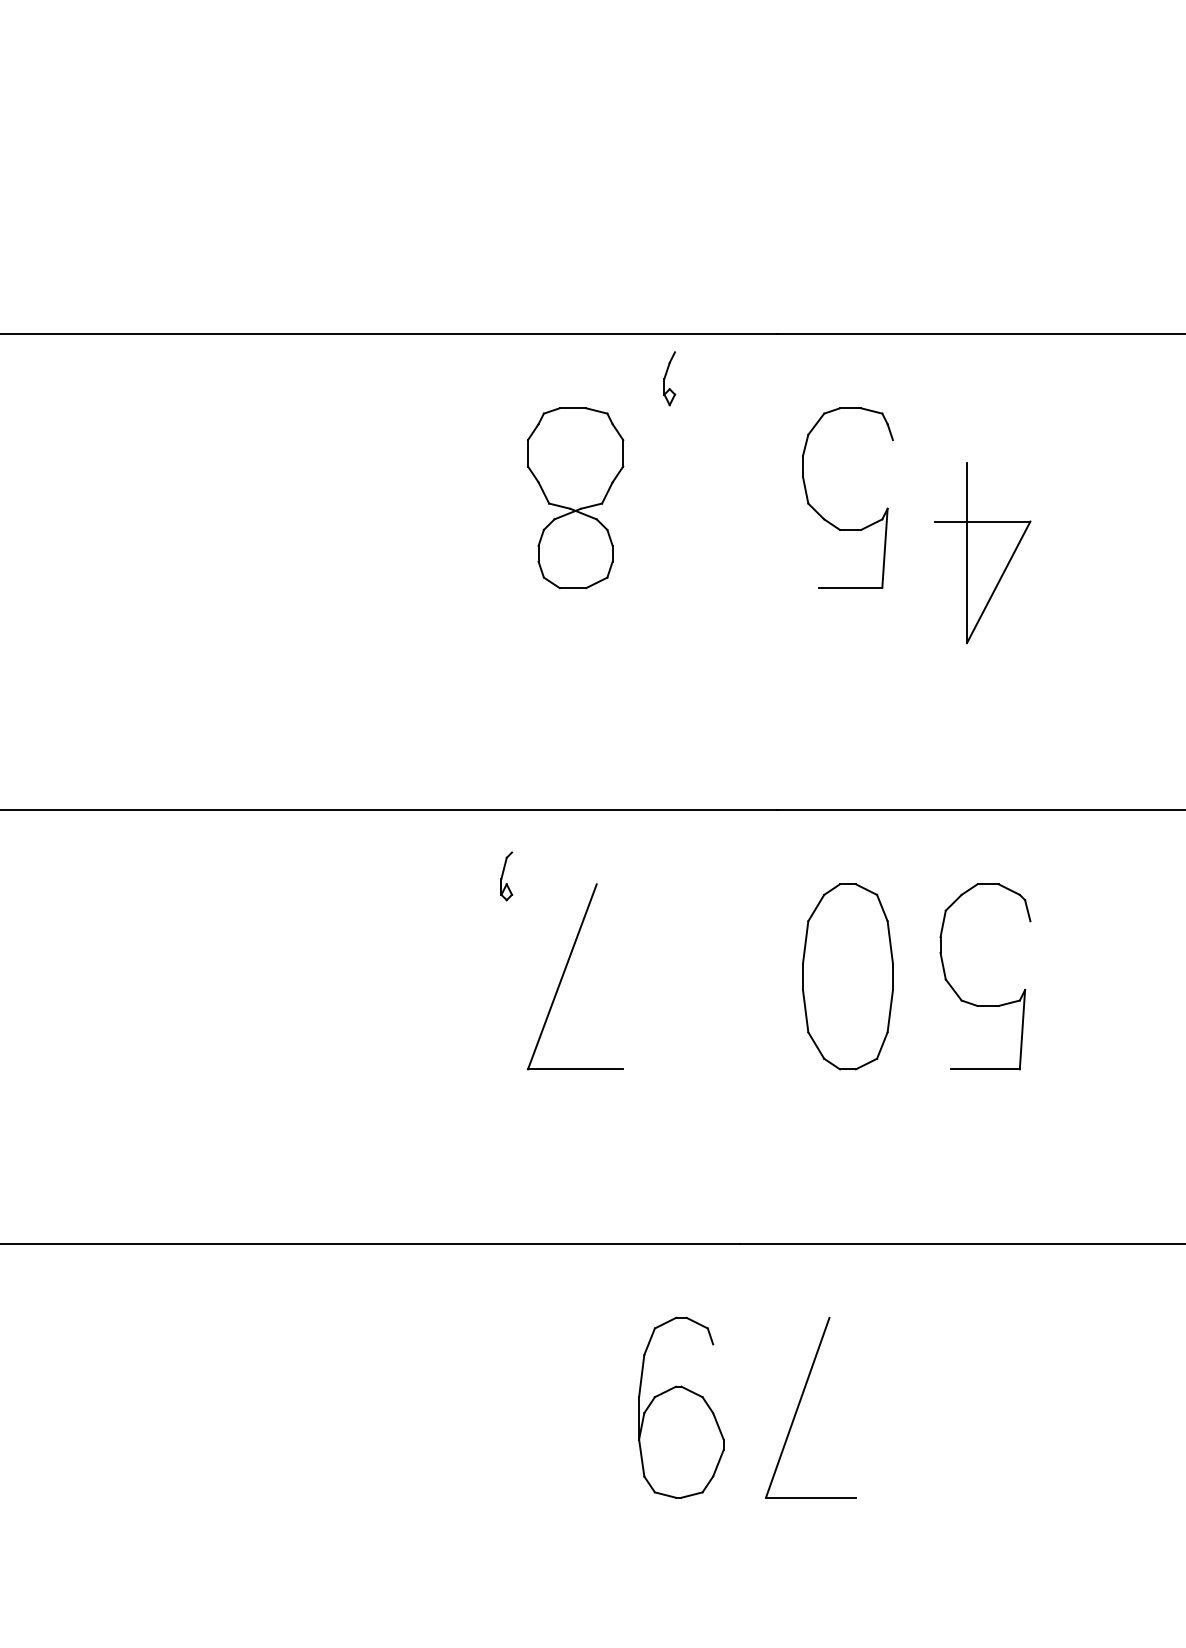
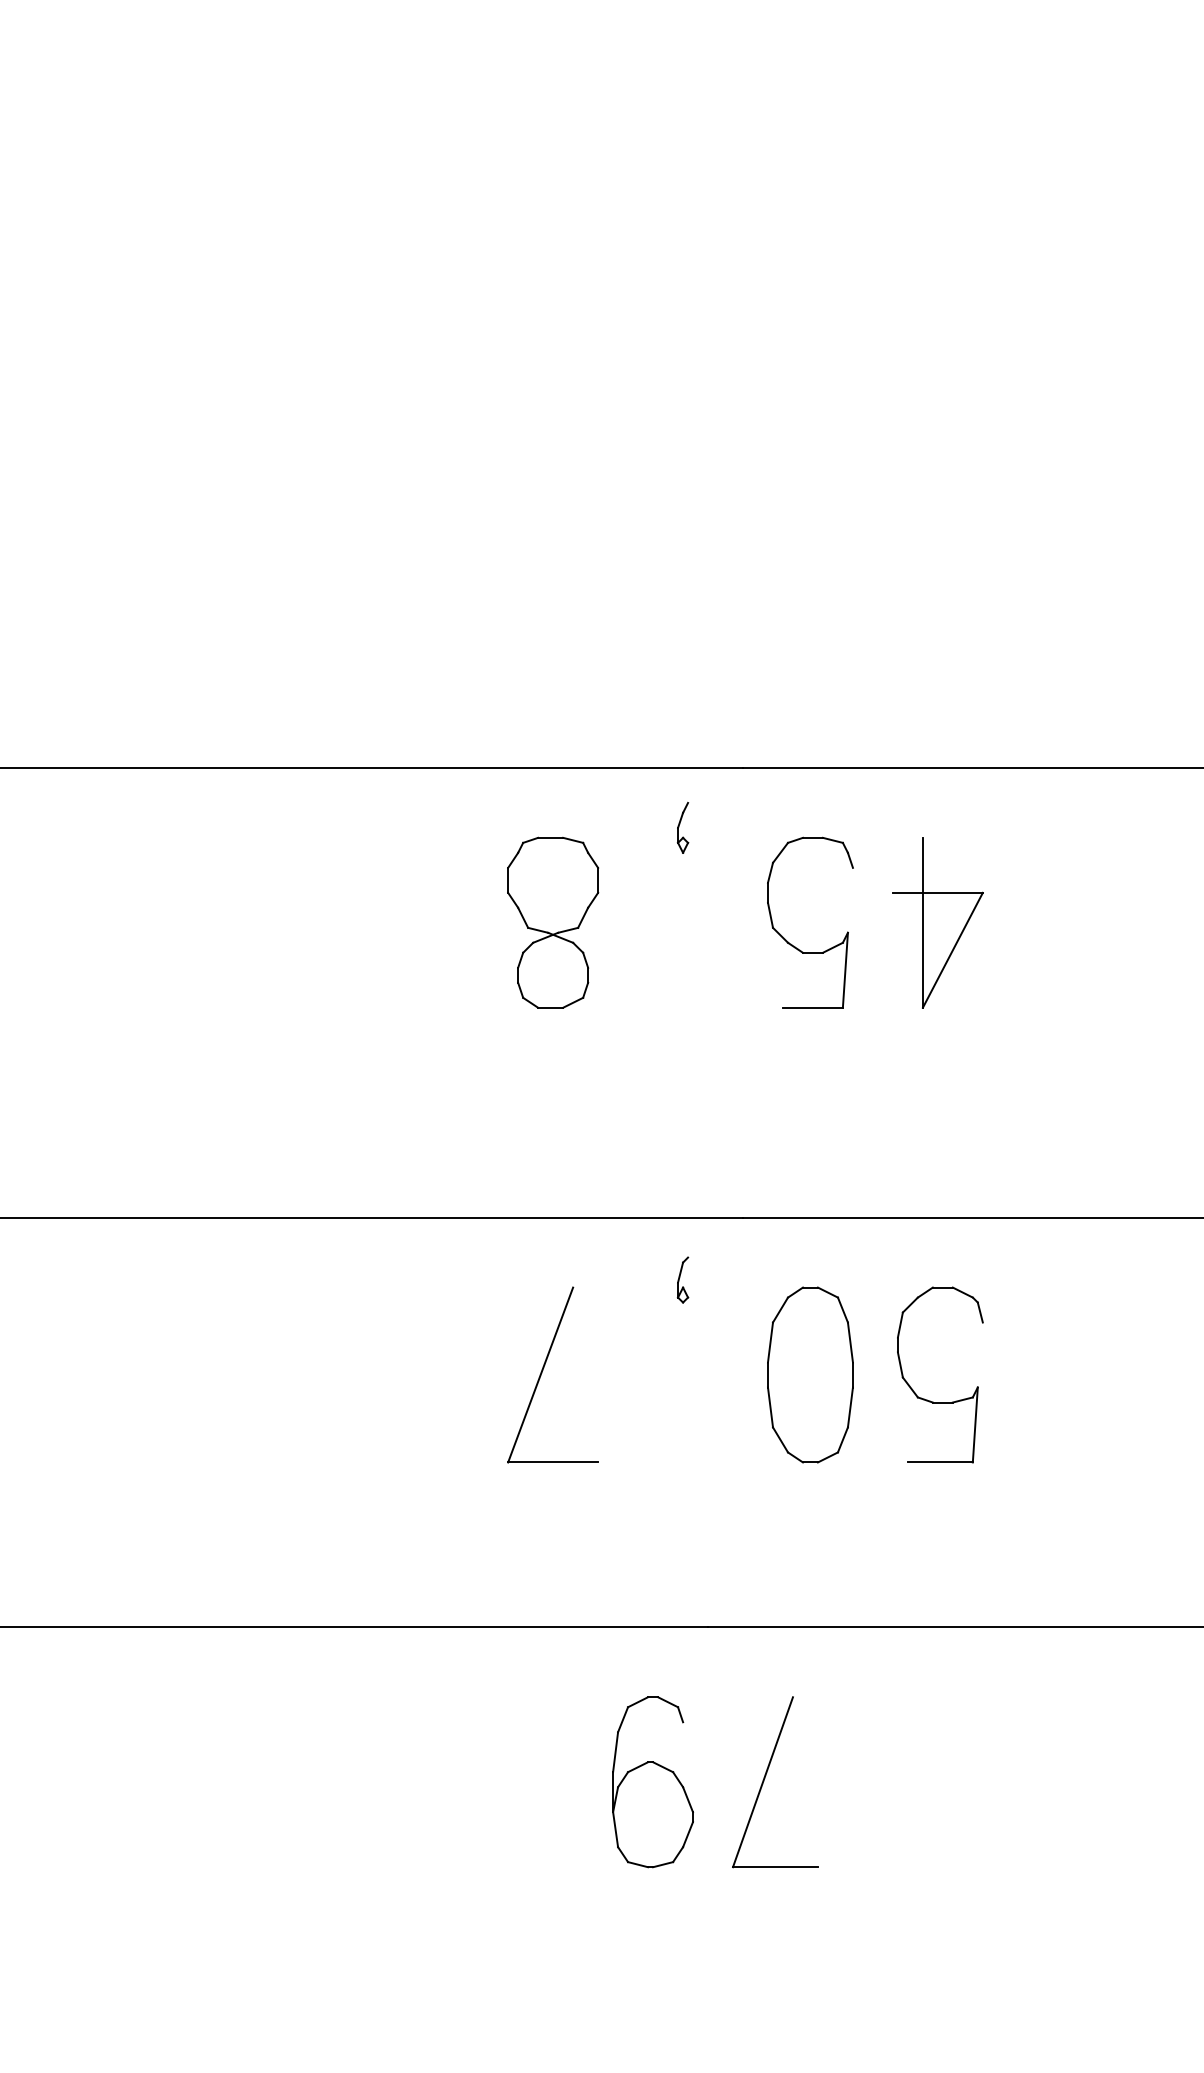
part: (669, 378) -> (682, 827), moved
part: (982, 552) -> (937, 922), moved
part: (506, 875) -> (682, 1279), moved

